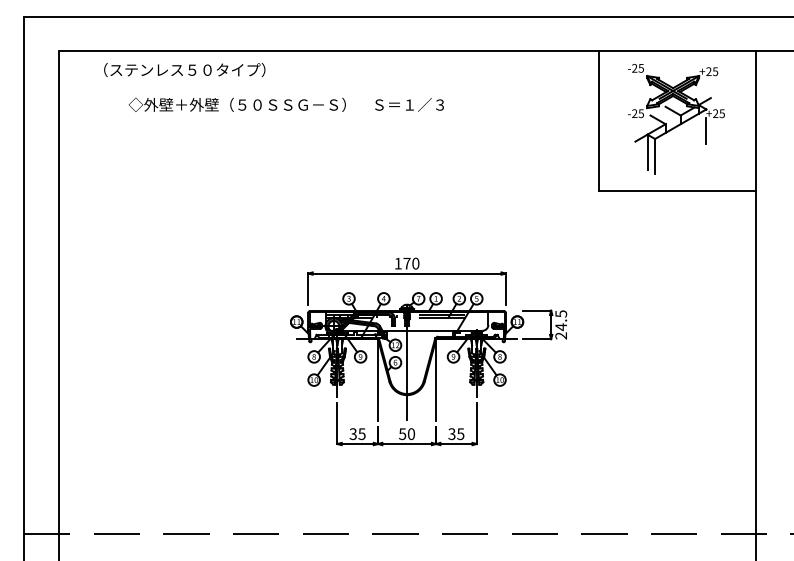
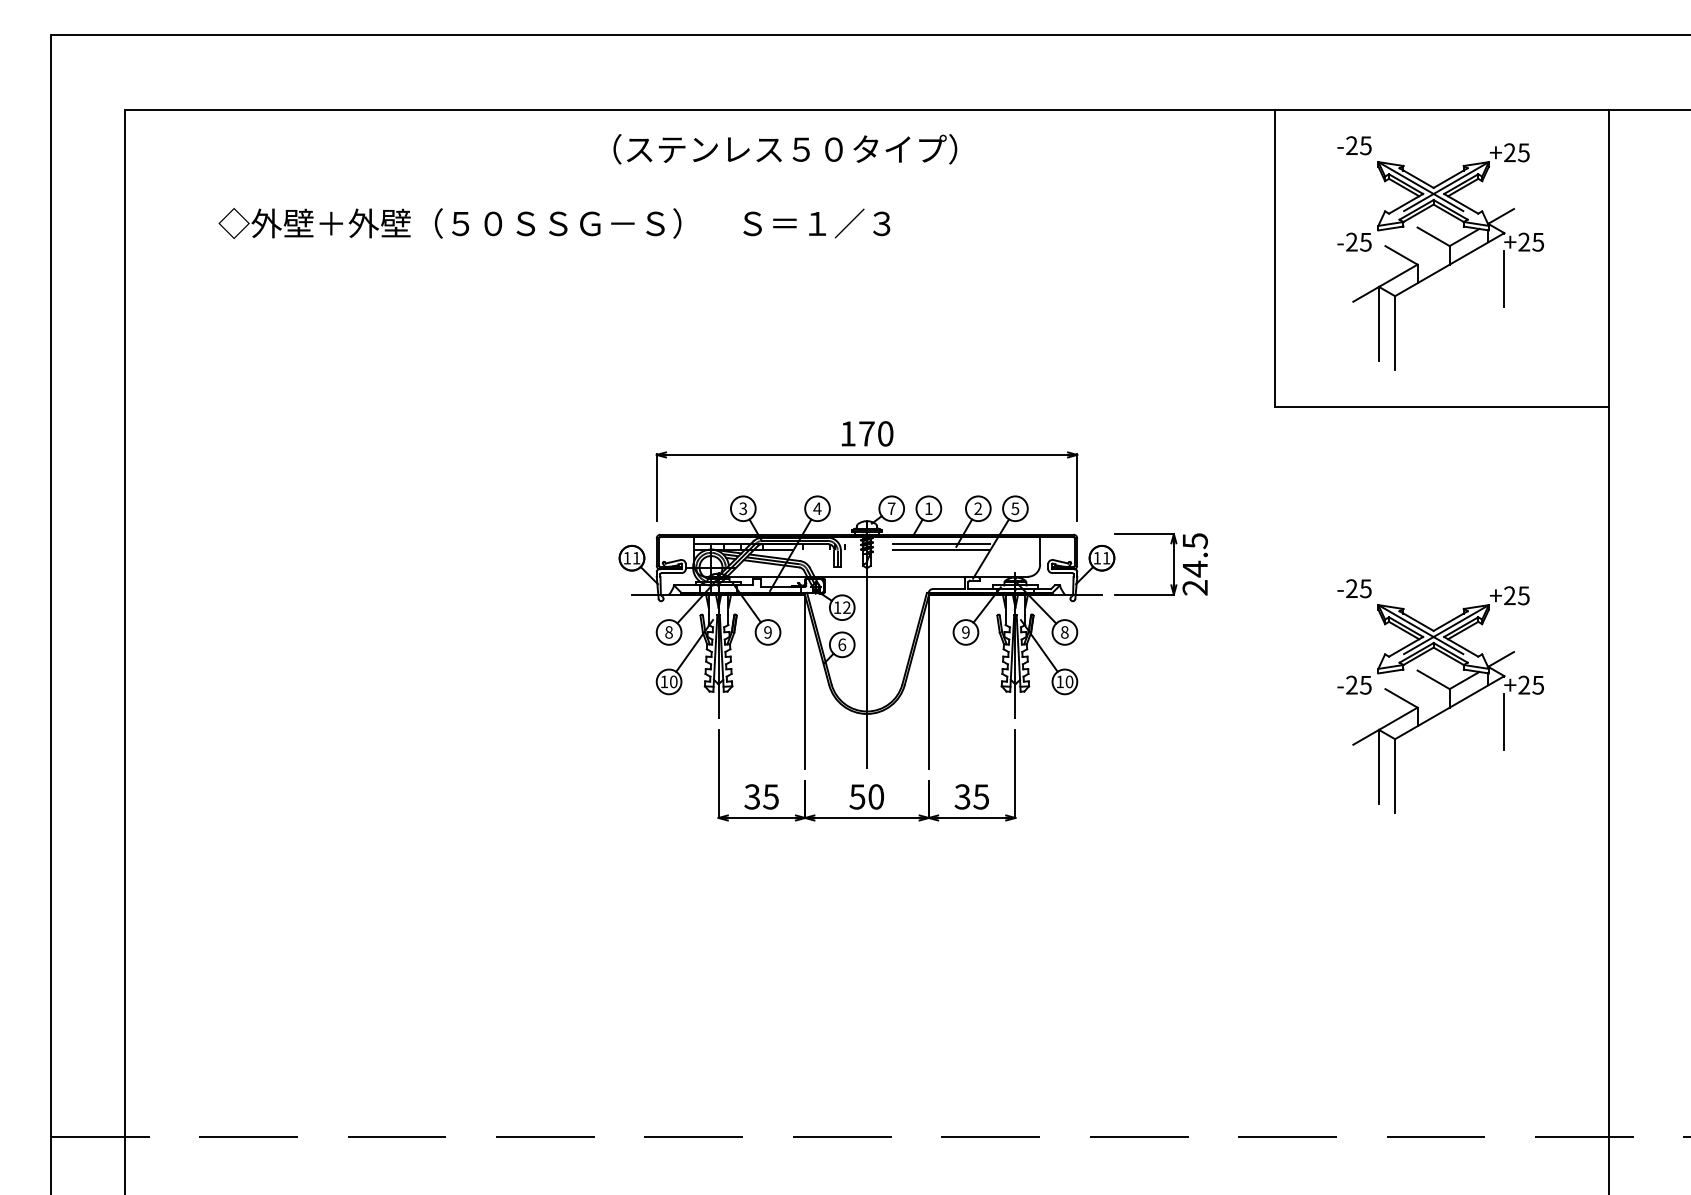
text: (184, 69) -> (784, 148), moved
text: (285, 104) -> (552, 222), moved
part: (676, 327) -> (1440, 697), added
part: (428, 351) -> (912, 620), moved

